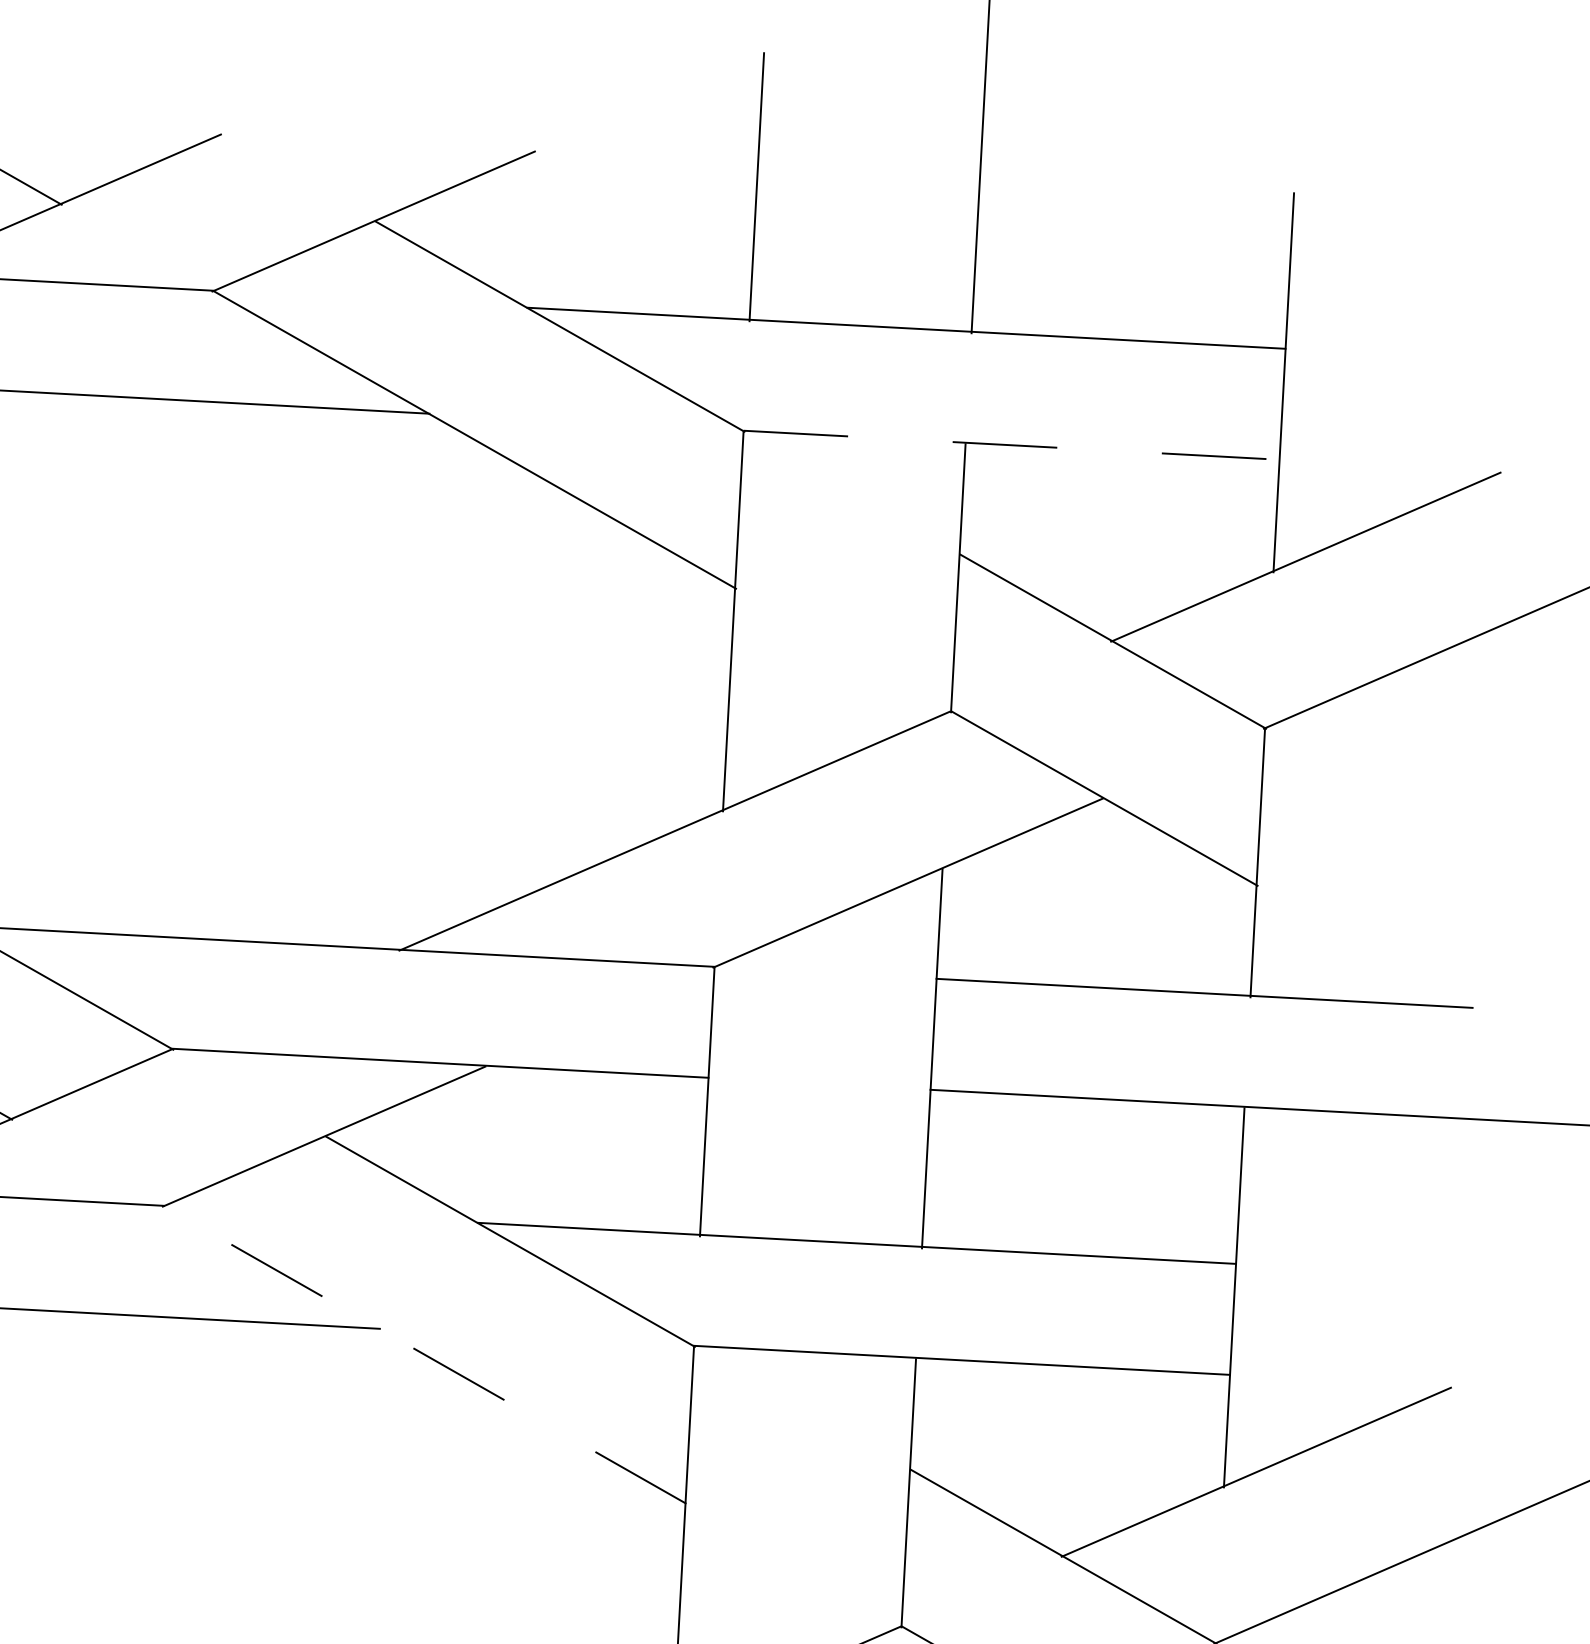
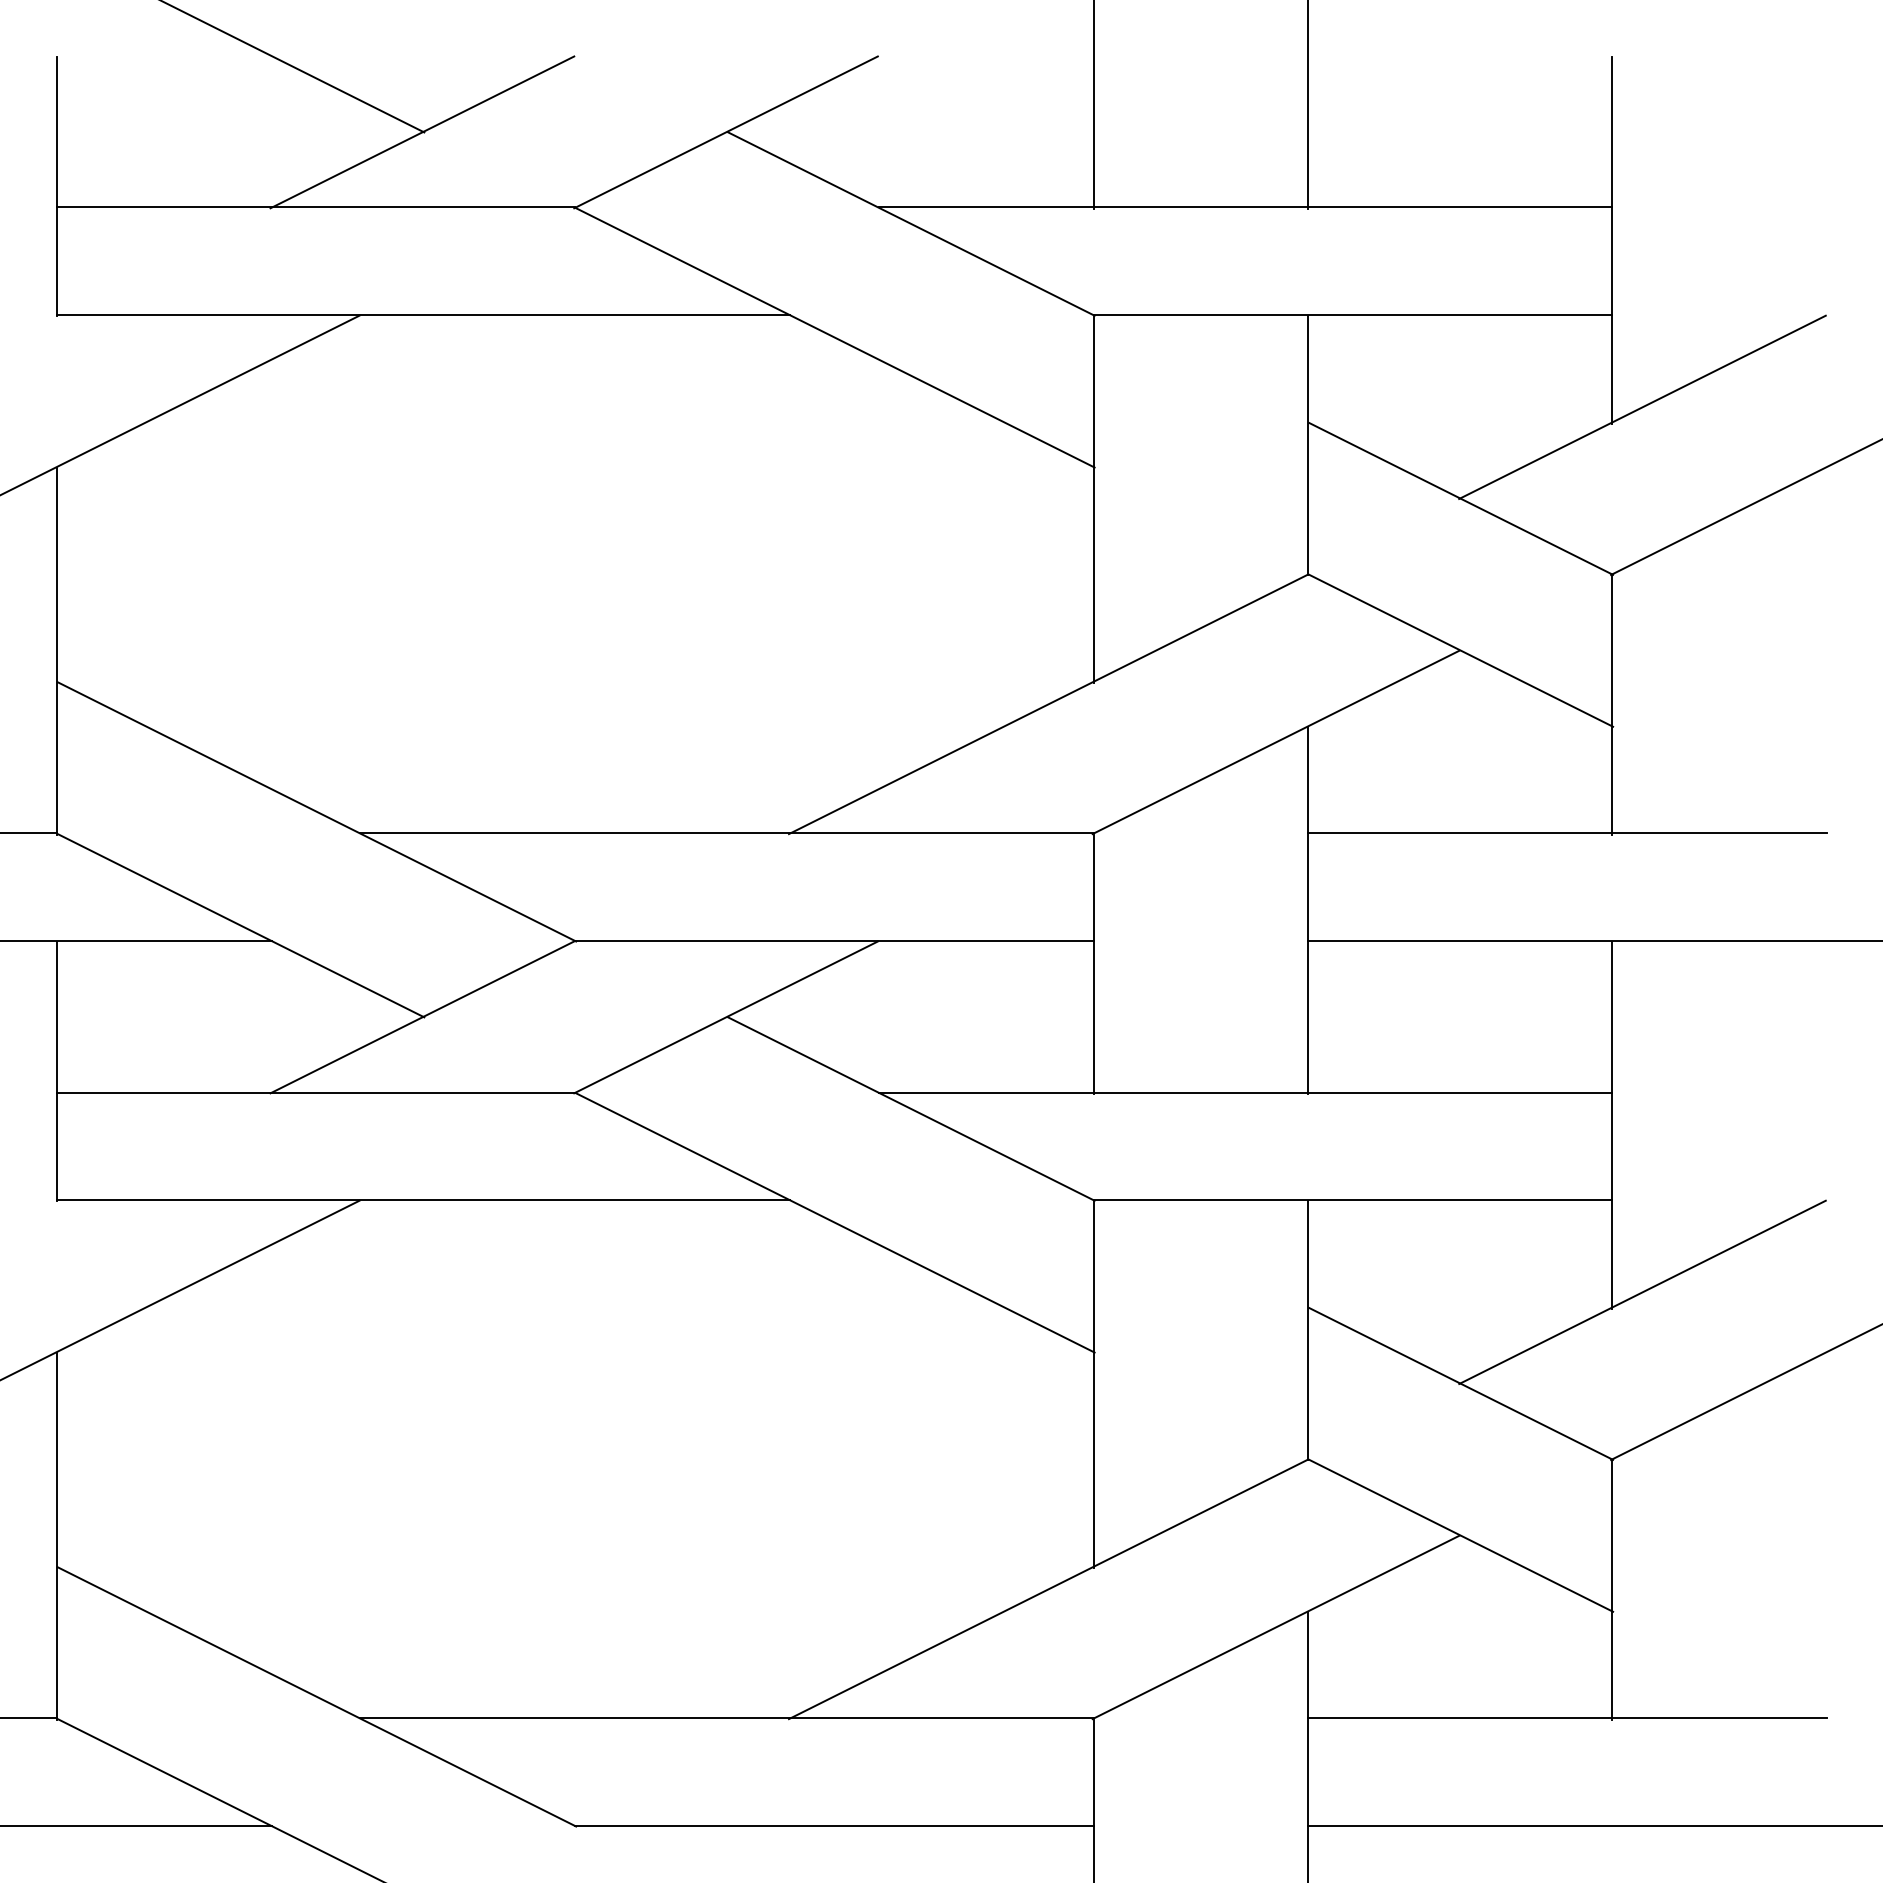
line: (1012, 444) -> (1353, 314), dashed -> solid
line: (425, 1354) -> (835, 1222), dashed -> solid

